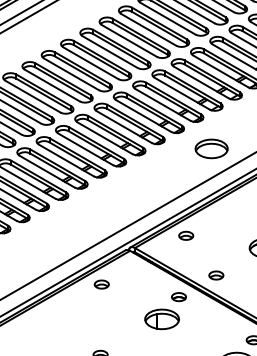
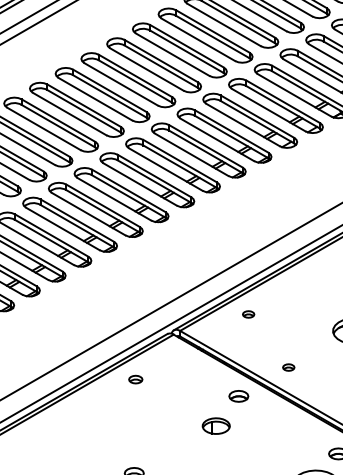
part: (211, 148) -> (282, 198), removed
part: (186, 235) -> (248, 314), size x0.6
part: (216, 275) -> (288, 367), size x0.6
part: (101, 284) -> (135, 379), size x0.7
part: (161, 319) -> (215, 426), size x0.6

